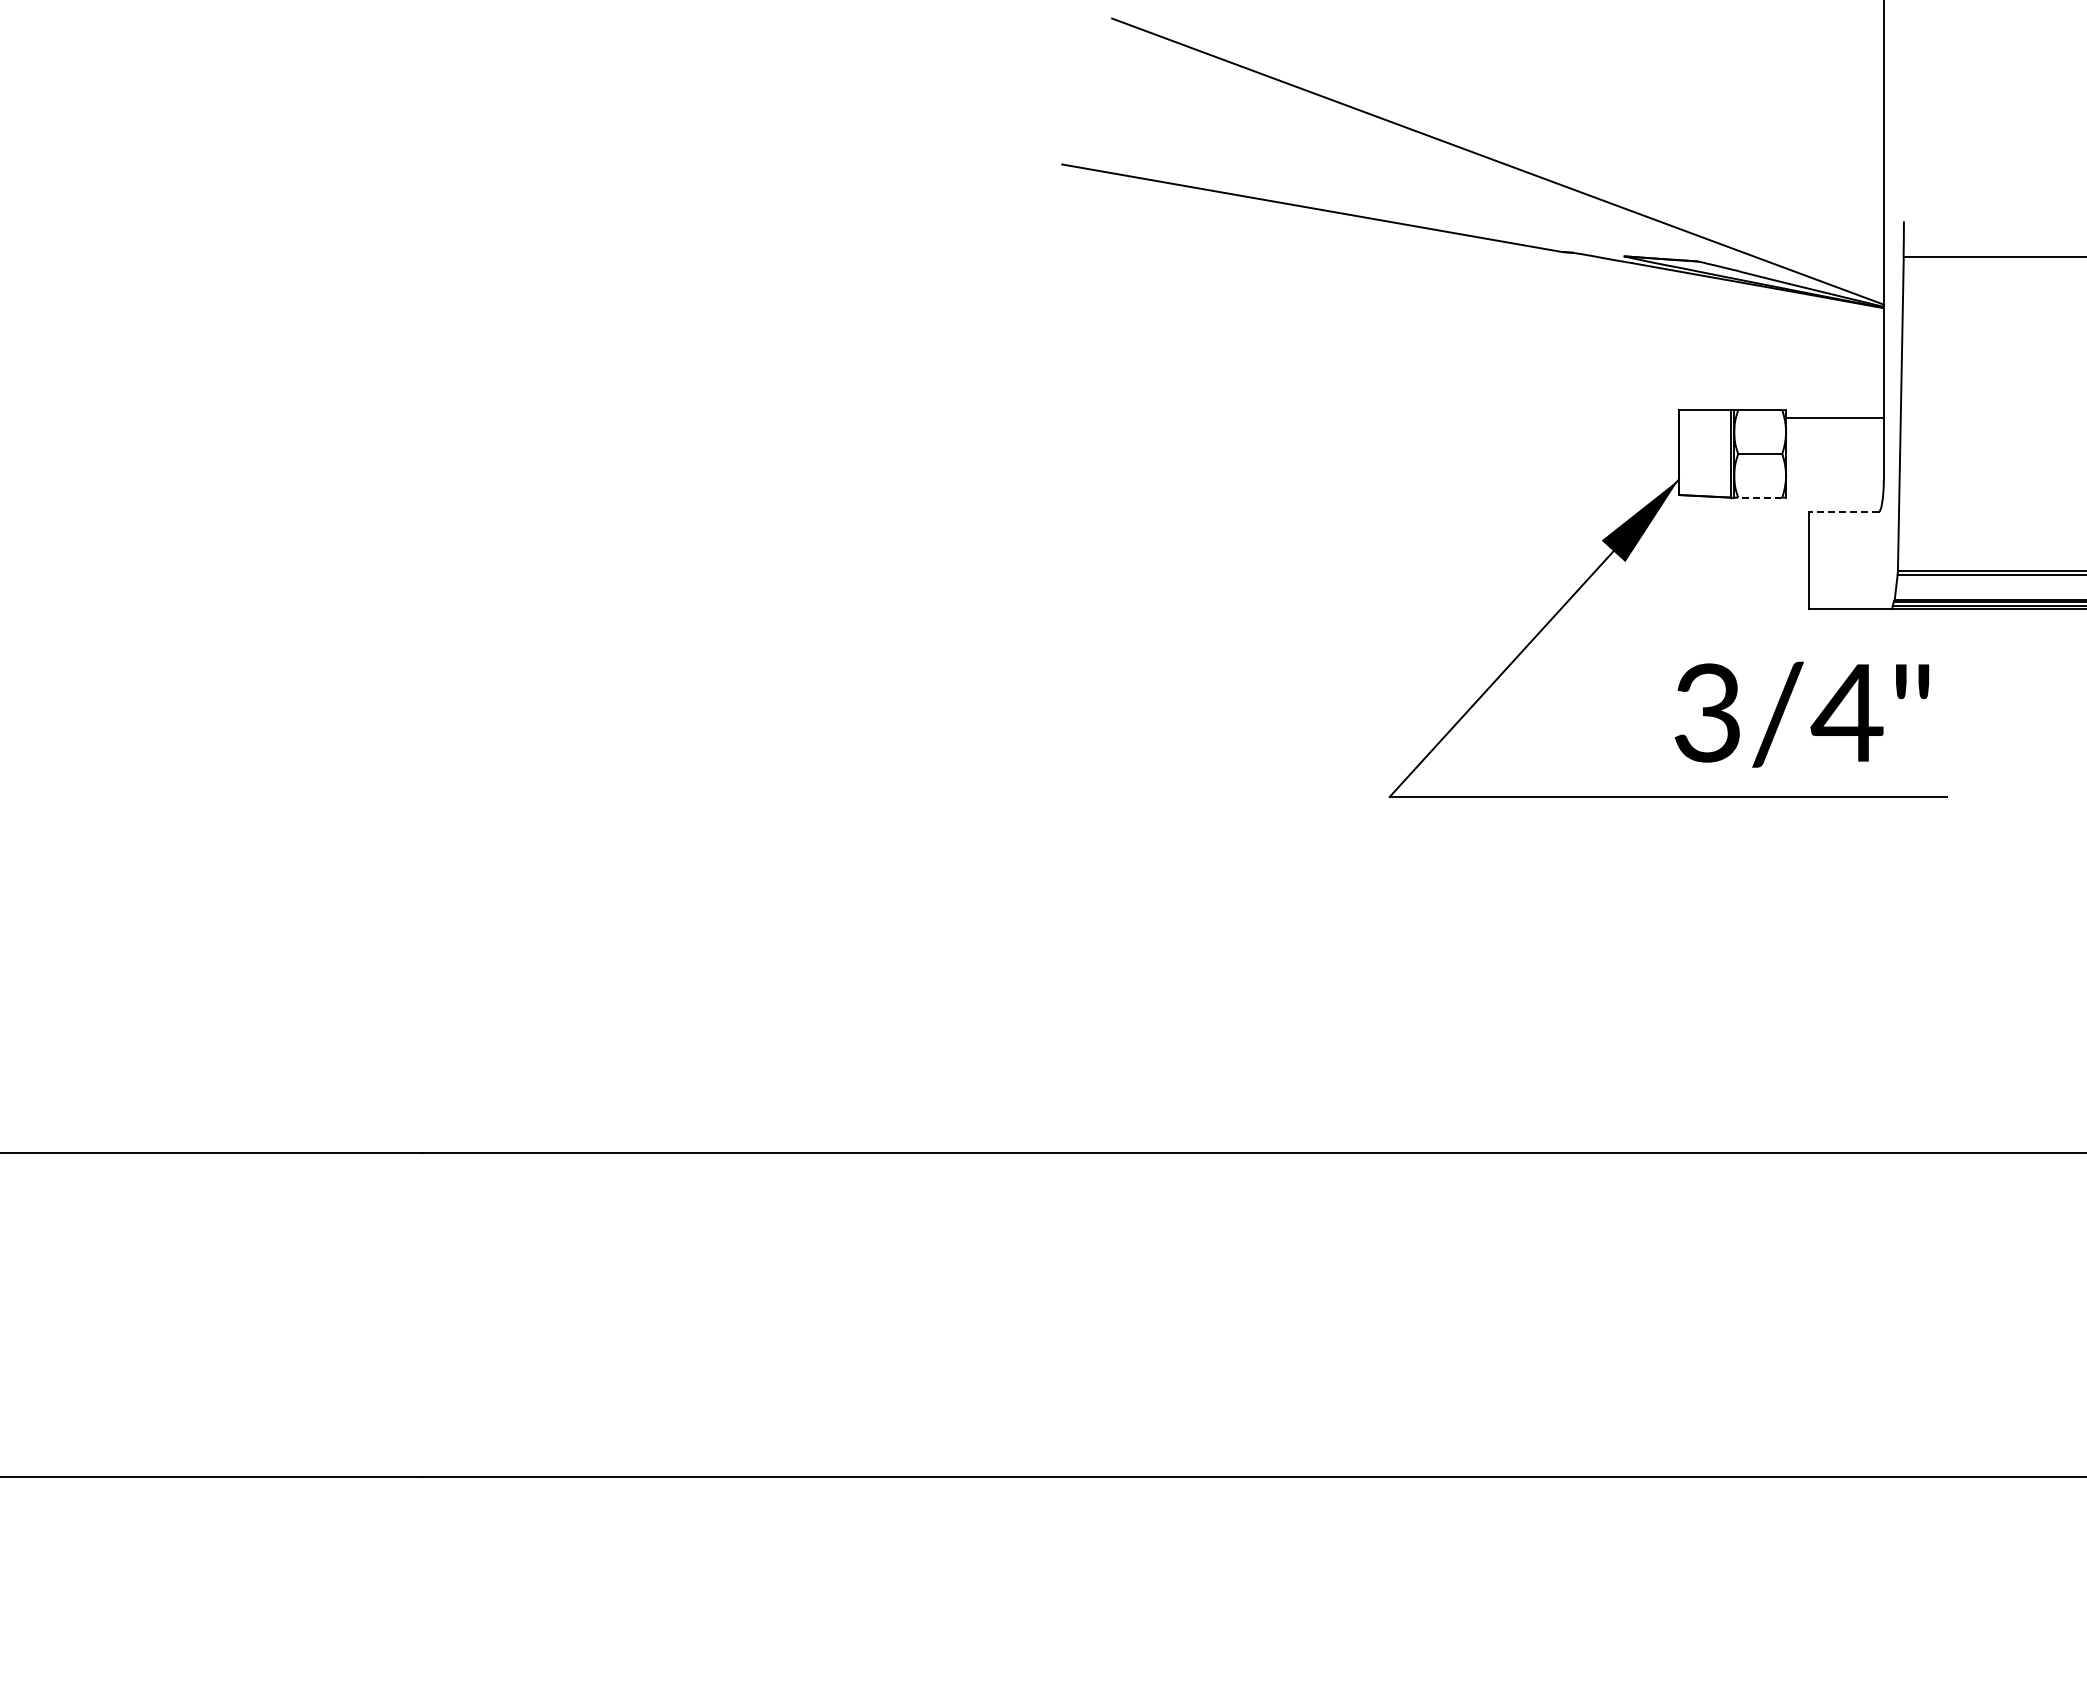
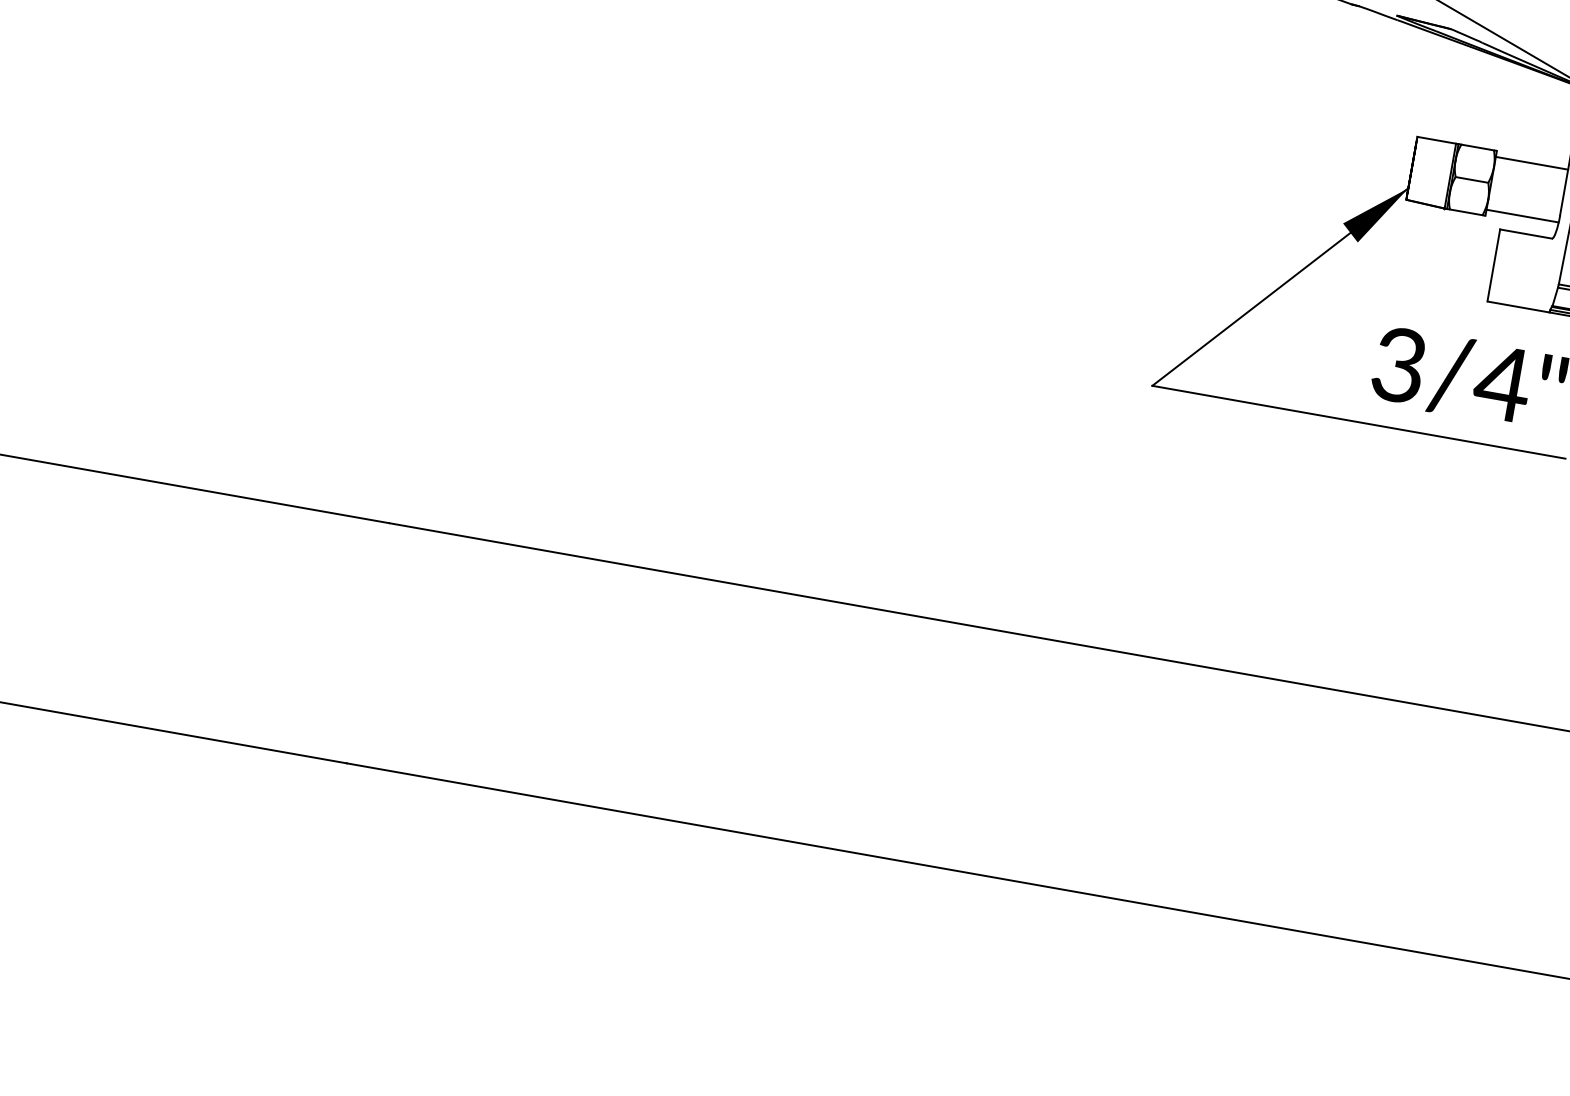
line: (1834, 489) -> (1522, 216), added
line: (1759, 497) -> (1465, 212), dashed -> solid
line: (1843, 512) -> (1526, 234), dashed -> solid

